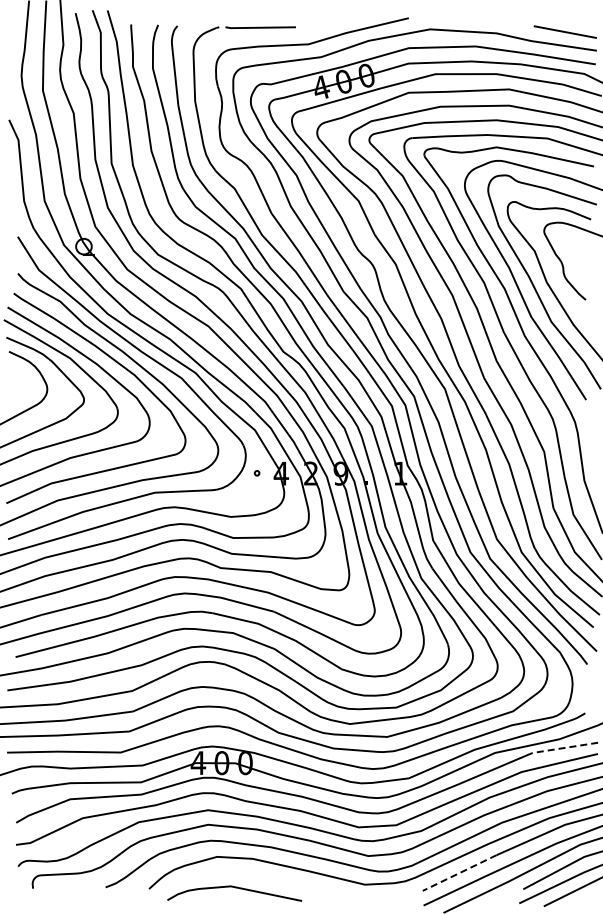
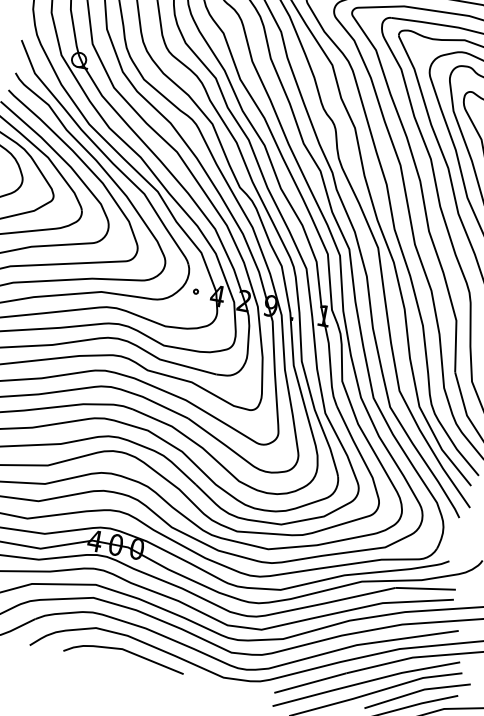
line: (564, 747) -> (425, 588), dashed -> solid
line: (459, 873) -> (310, 683), dashed -> solid
curve: (235, 888) -> (126, 651), moved

